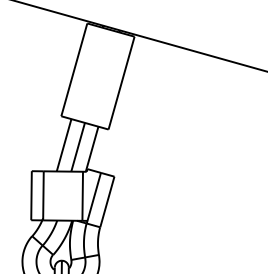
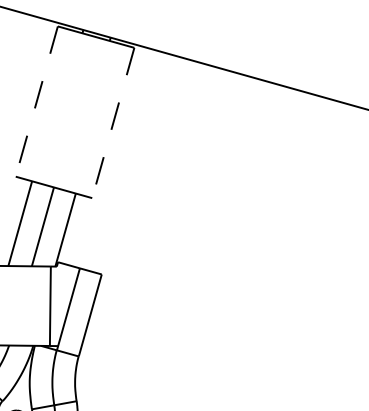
line: (74, 70) -> (37, 102), solid -> dashed
line: (121, 83) -> (113, 123), solid -> dashed

